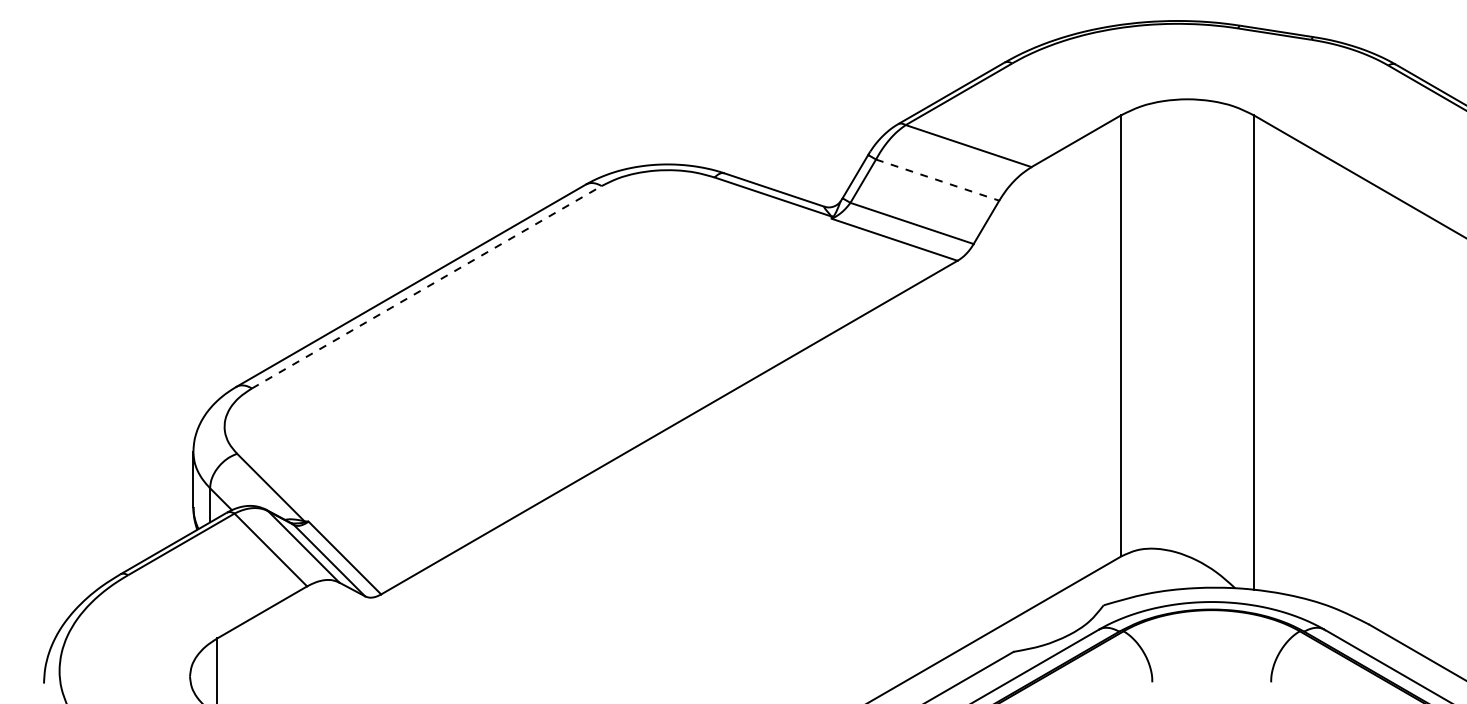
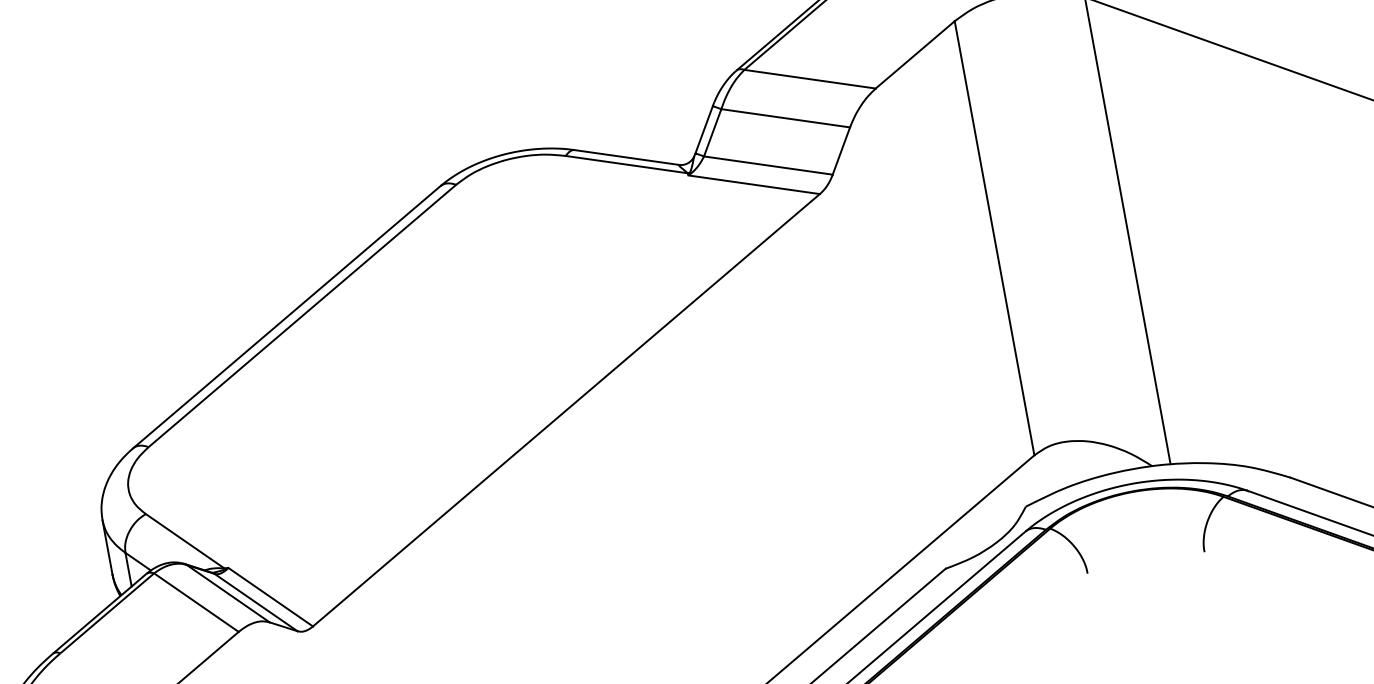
line: (937, 180) -> (785, 118), dashed -> solid
line: (427, 287) -> (303, 316), dashed -> solid

